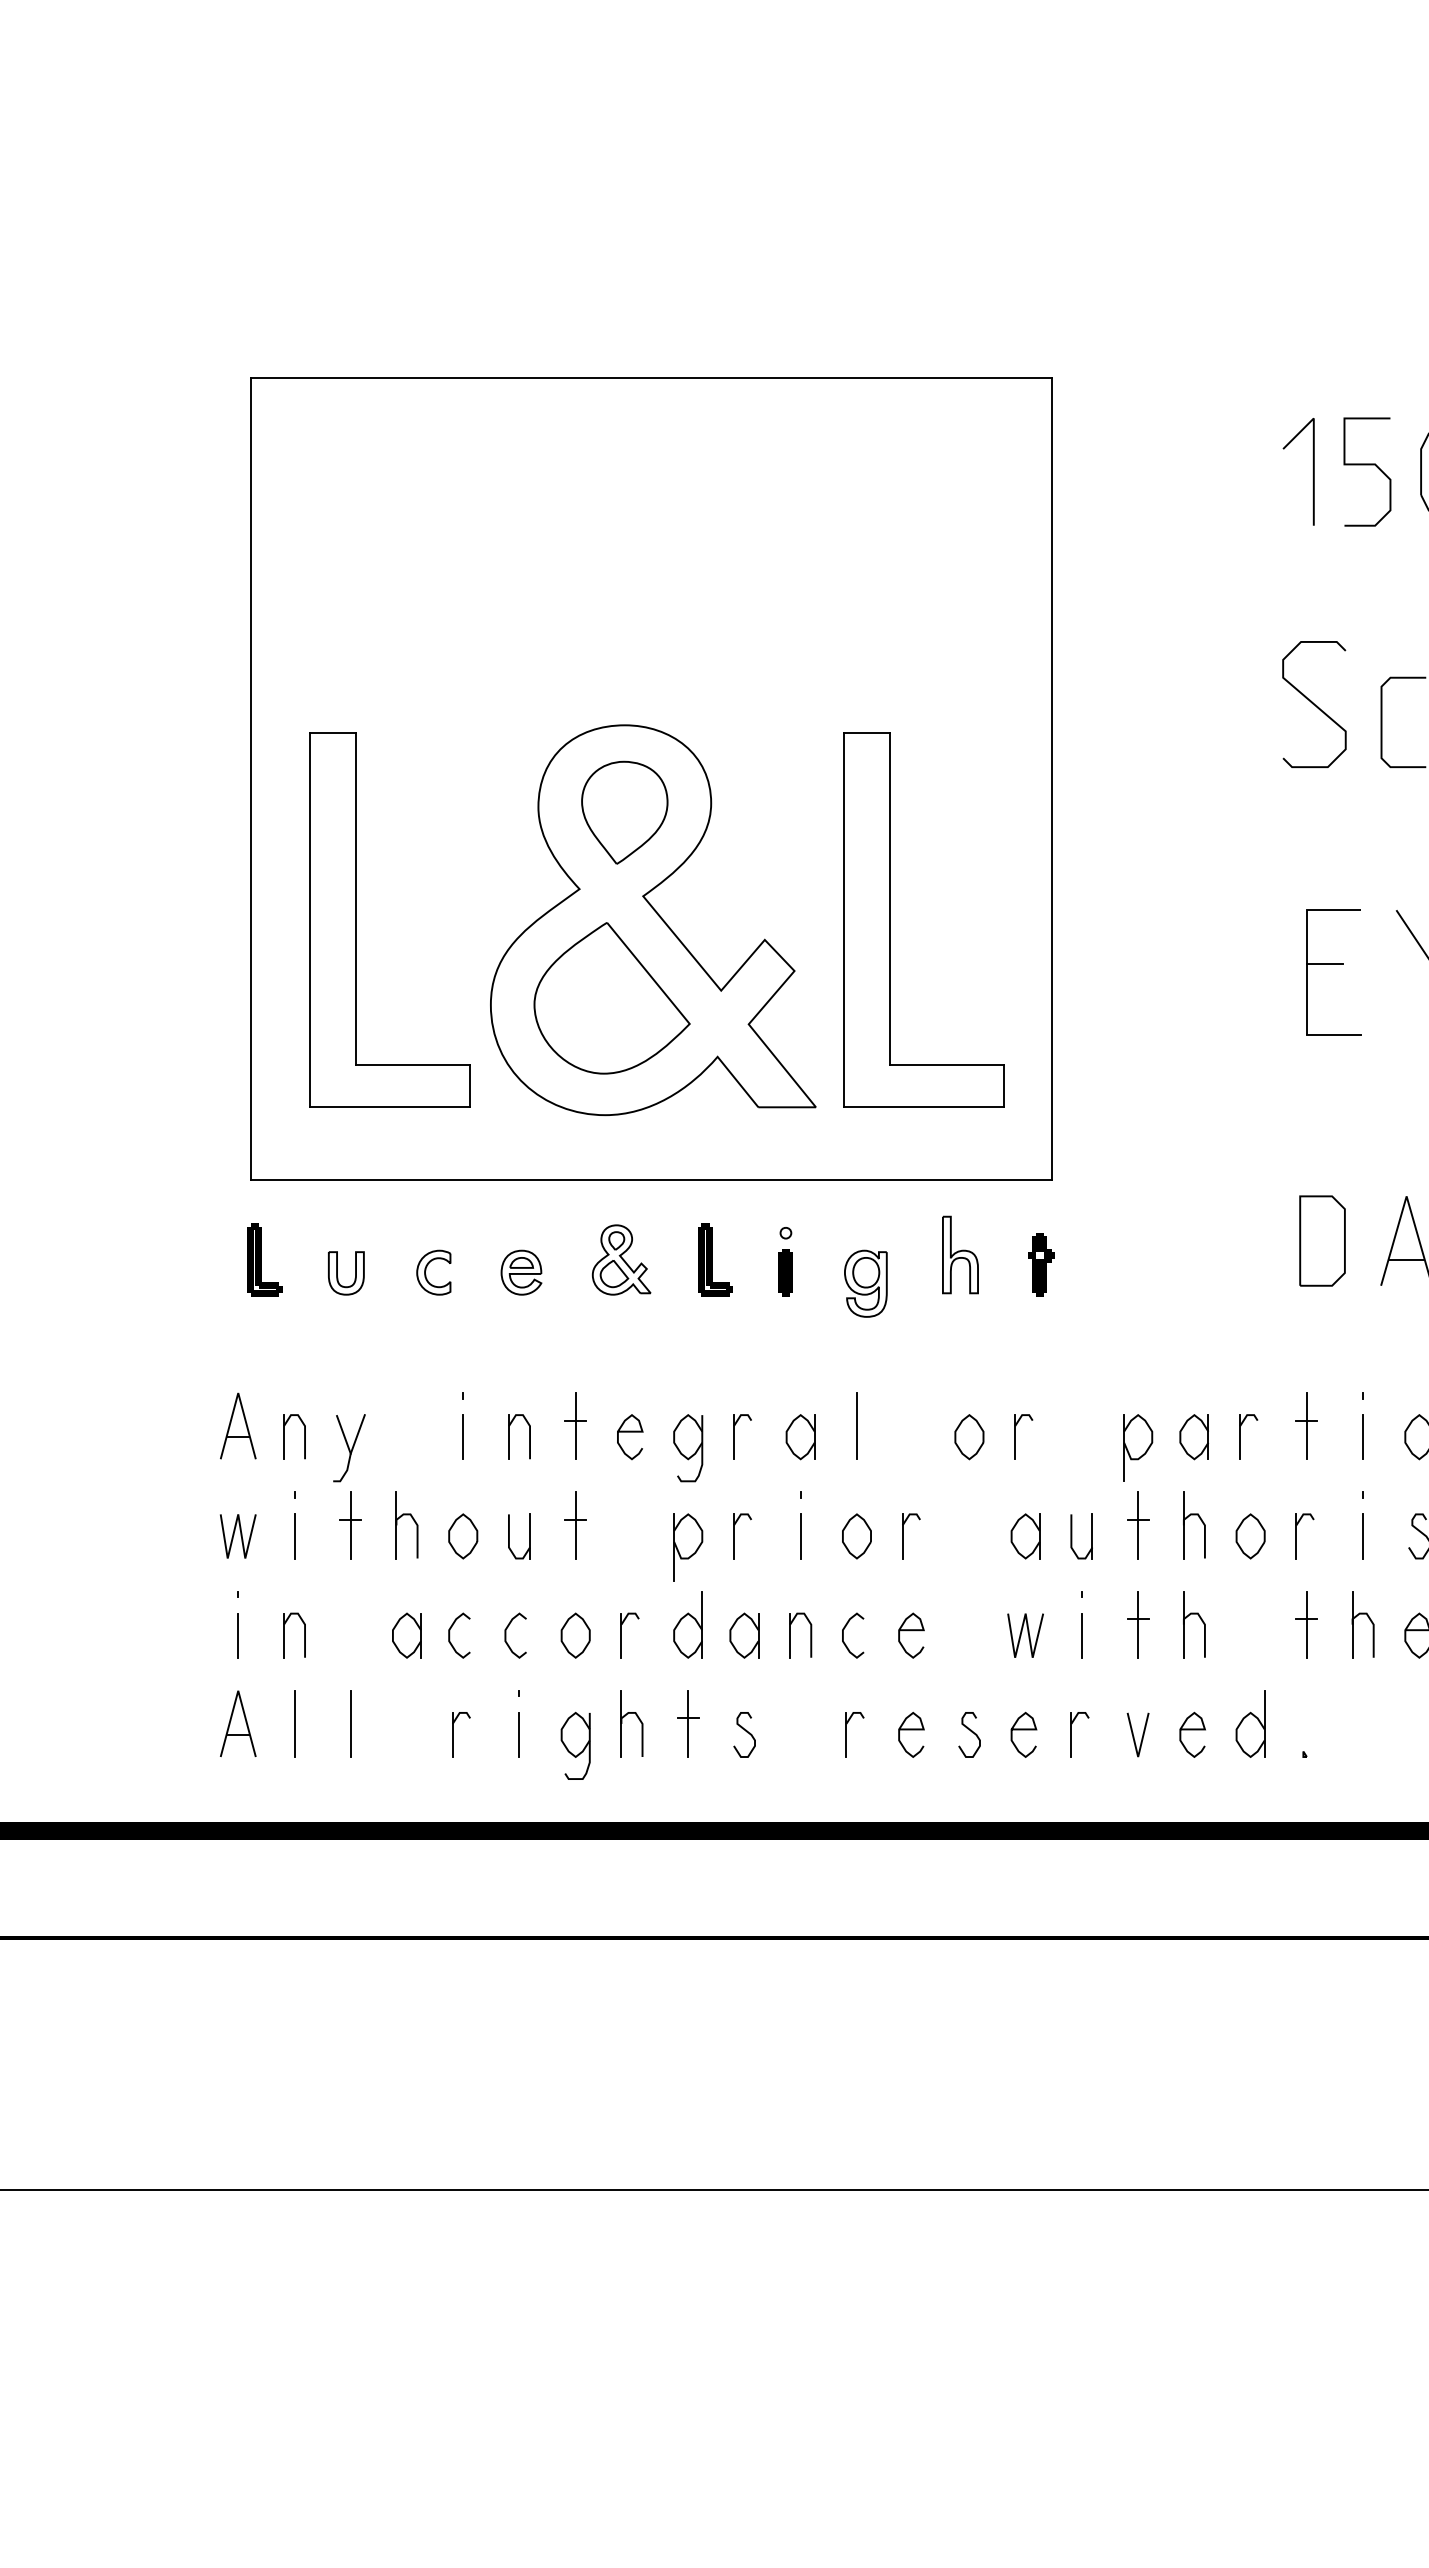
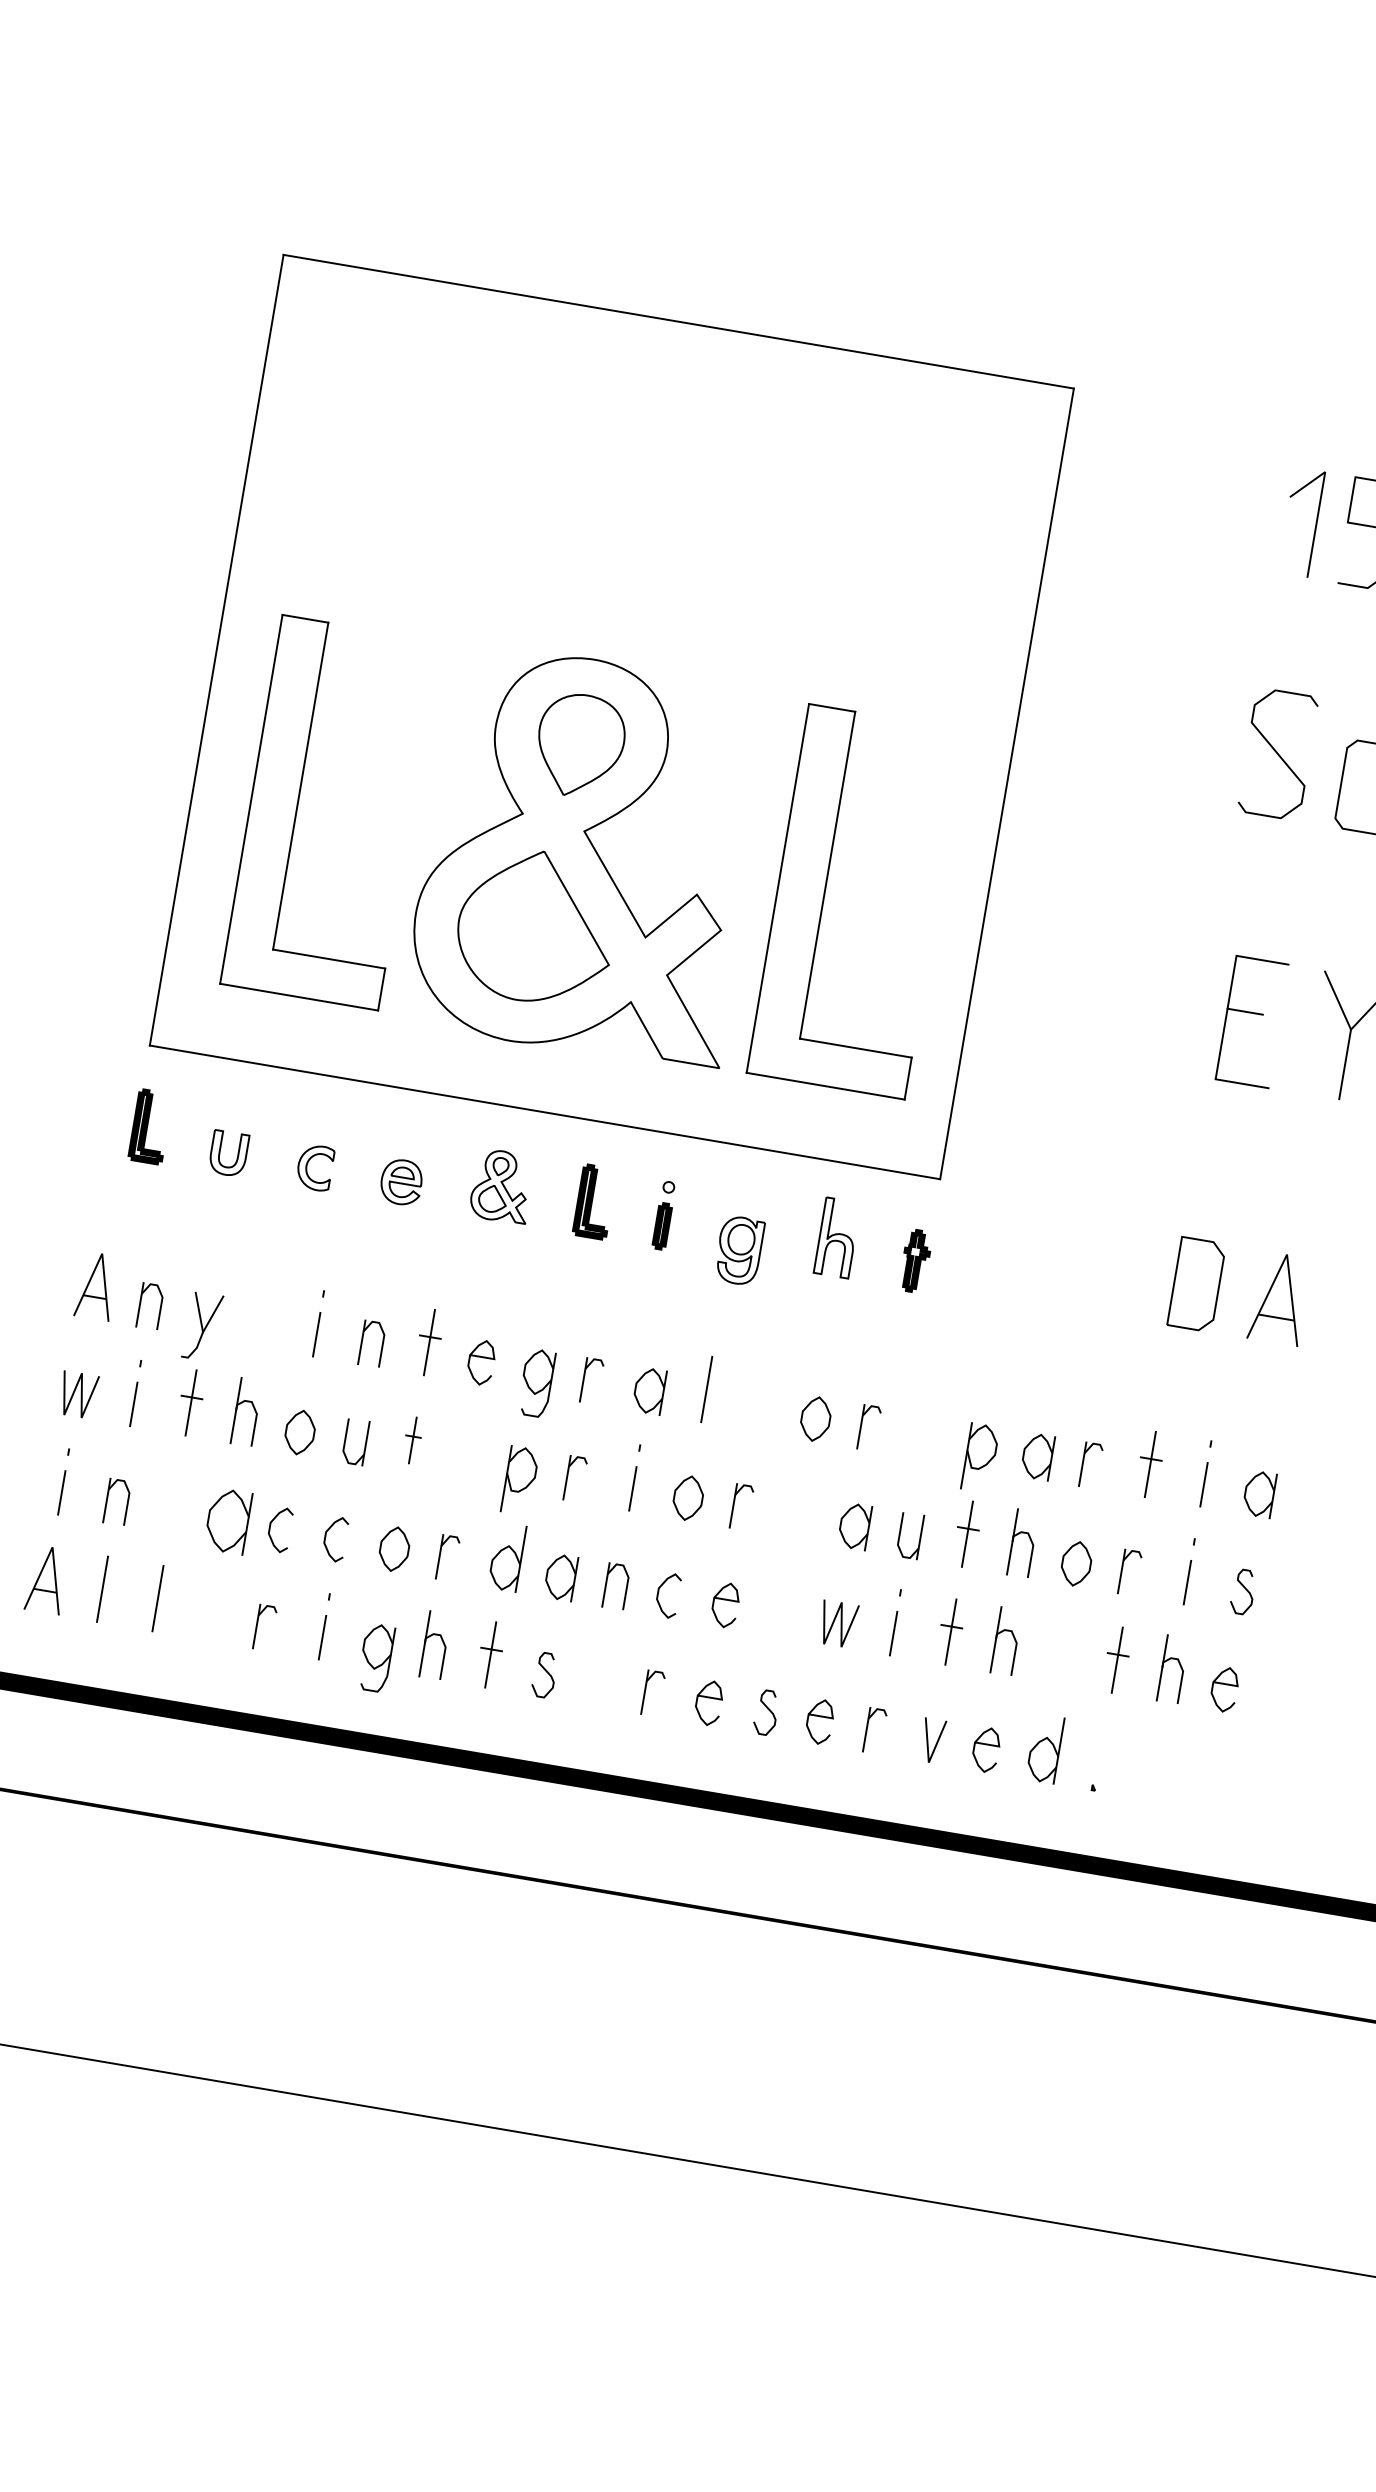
part: (575, 1525) -> (412, 1440), size x0.7
part: (406, 1635) -> (227, 1520), size x1.4

